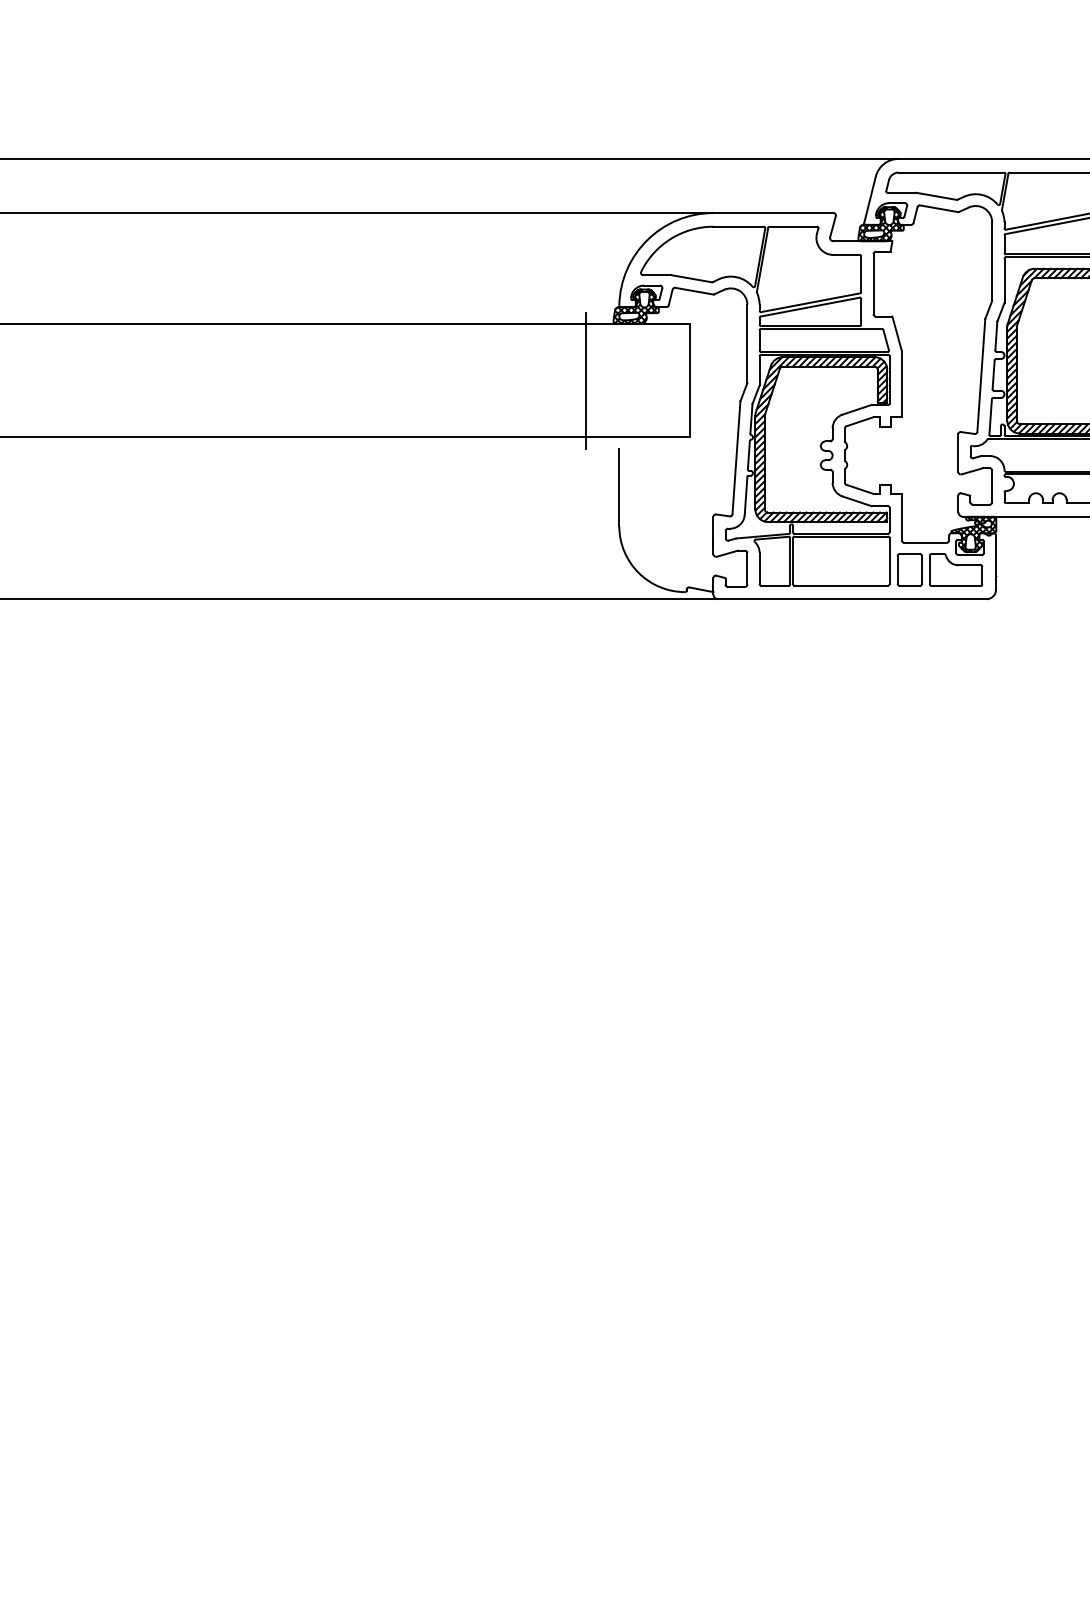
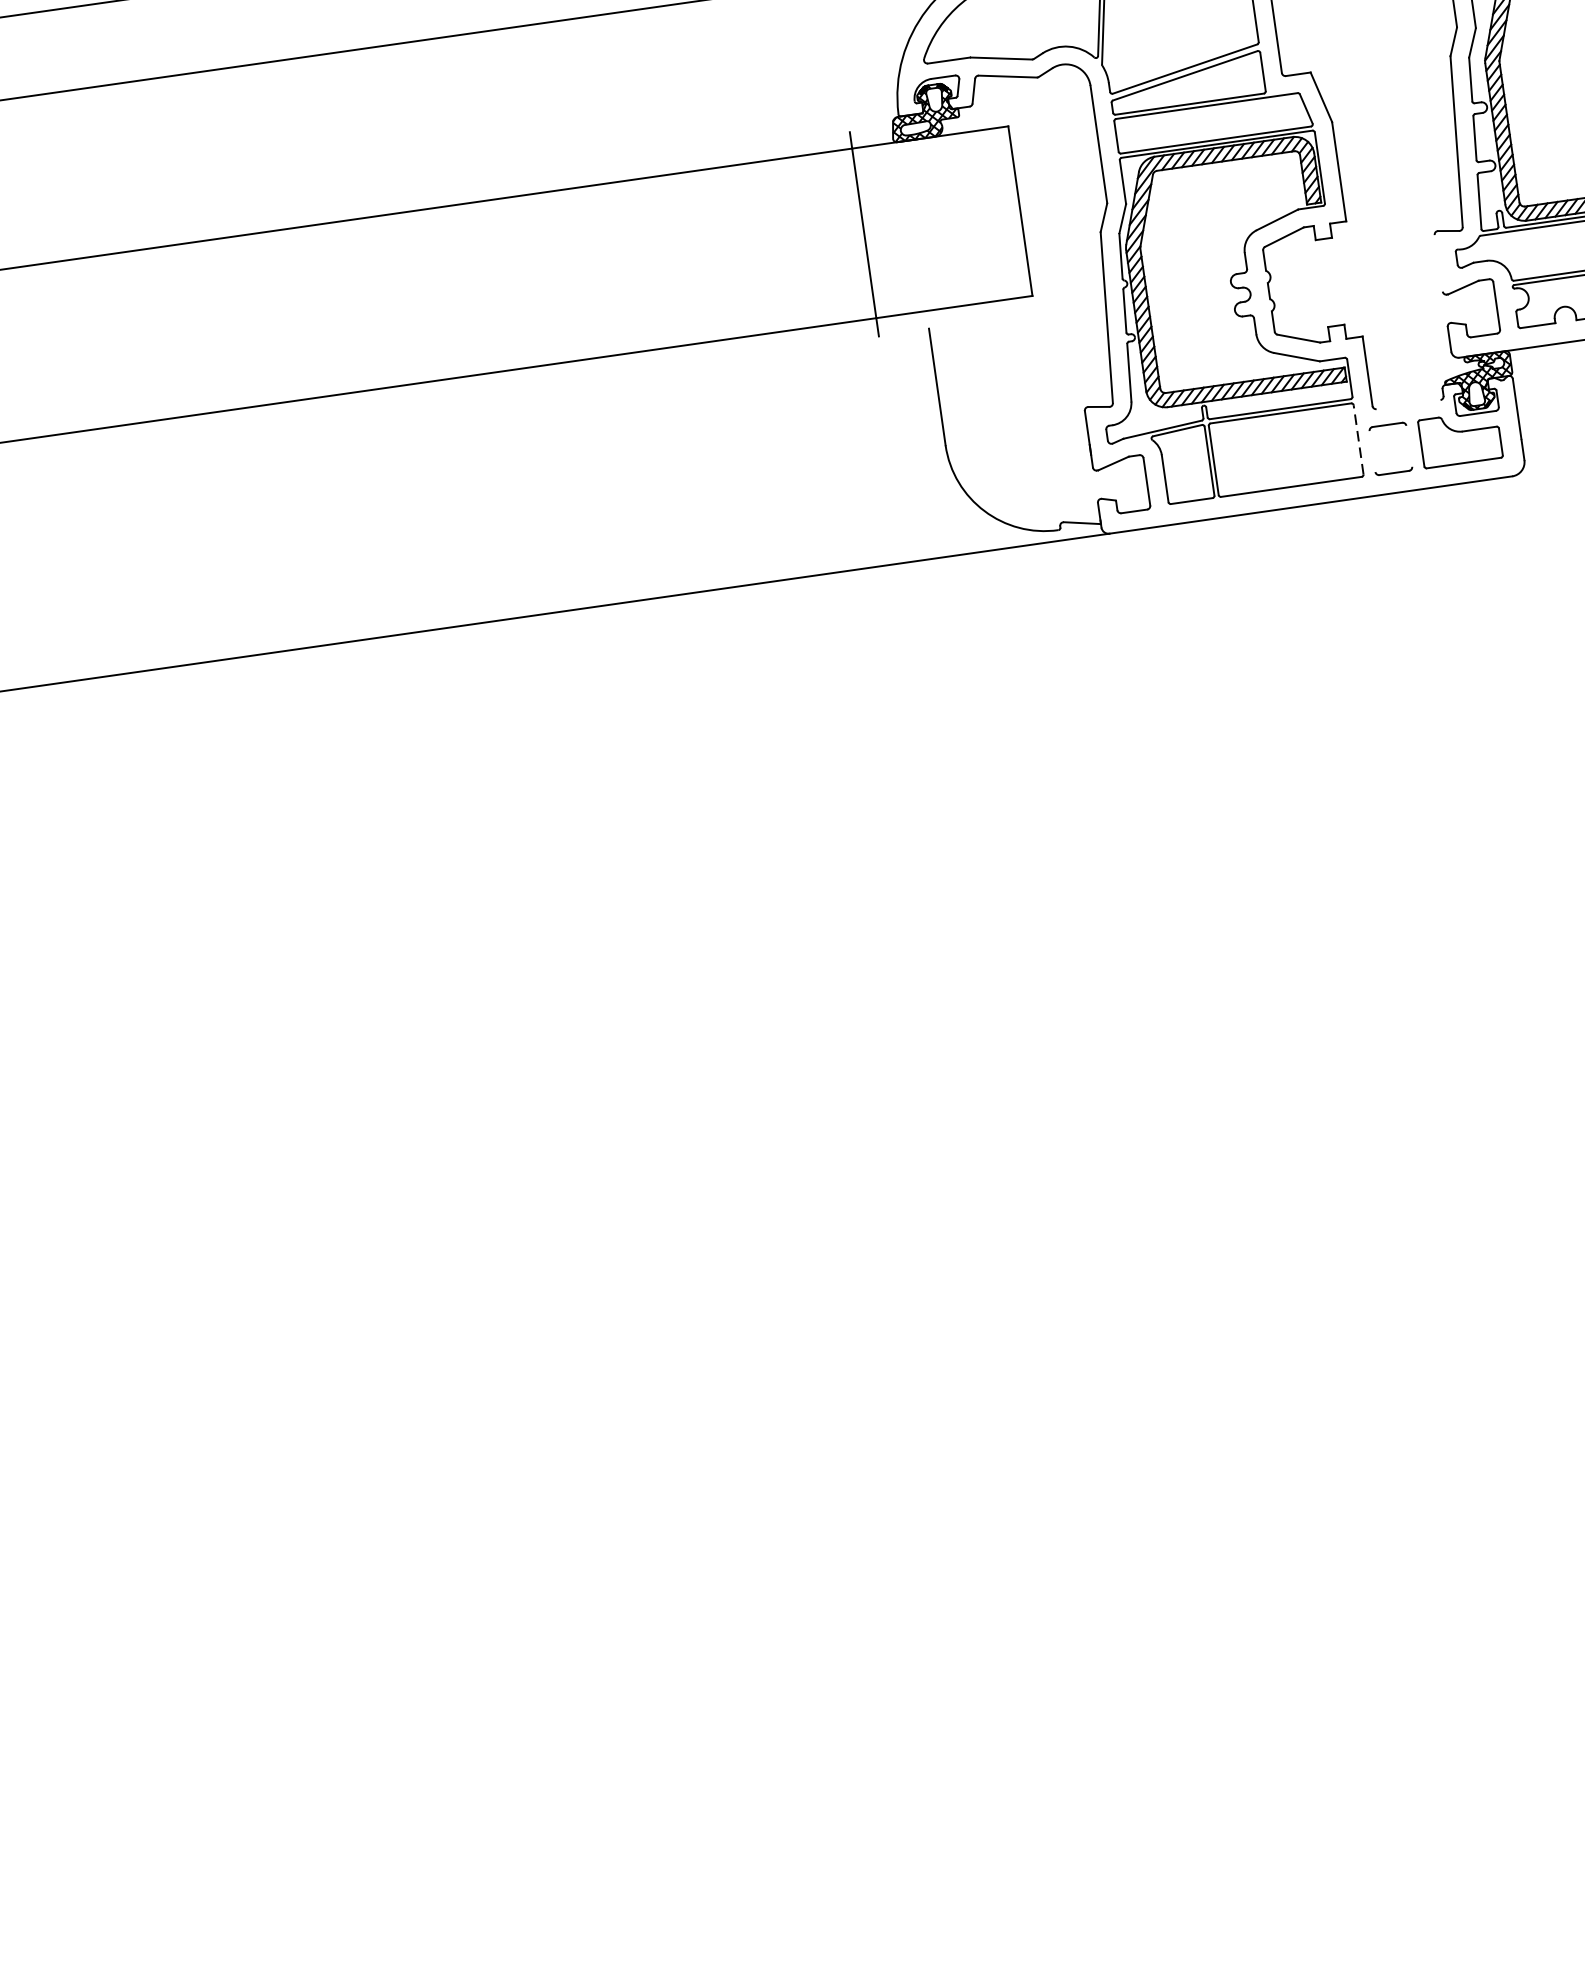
line: (958, 453) -> (1439, 263), removed
line: (925, 542) -> (1408, 404), removed
line: (889, 560) -> (1358, 439), solid -> dashed
line: (897, 569) -> (1372, 450), removed
line: (922, 569) -> (1409, 445), removed

